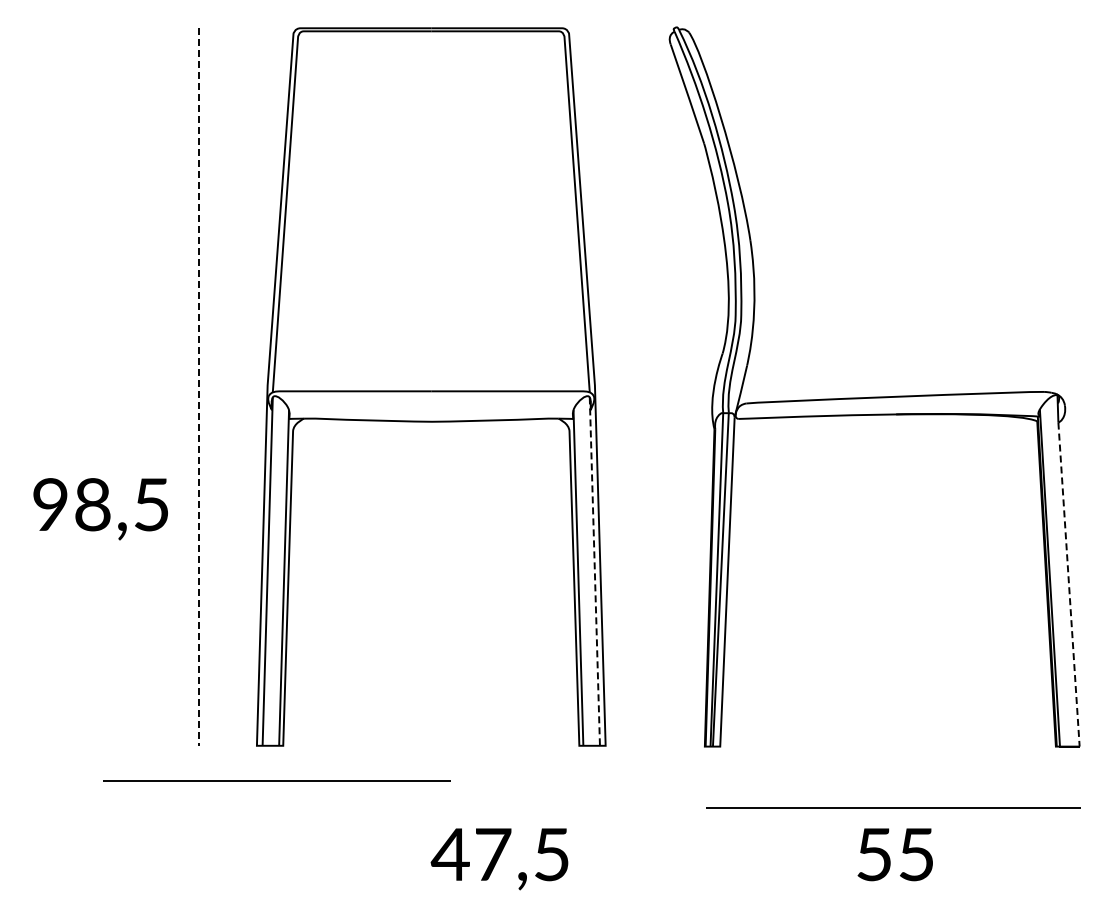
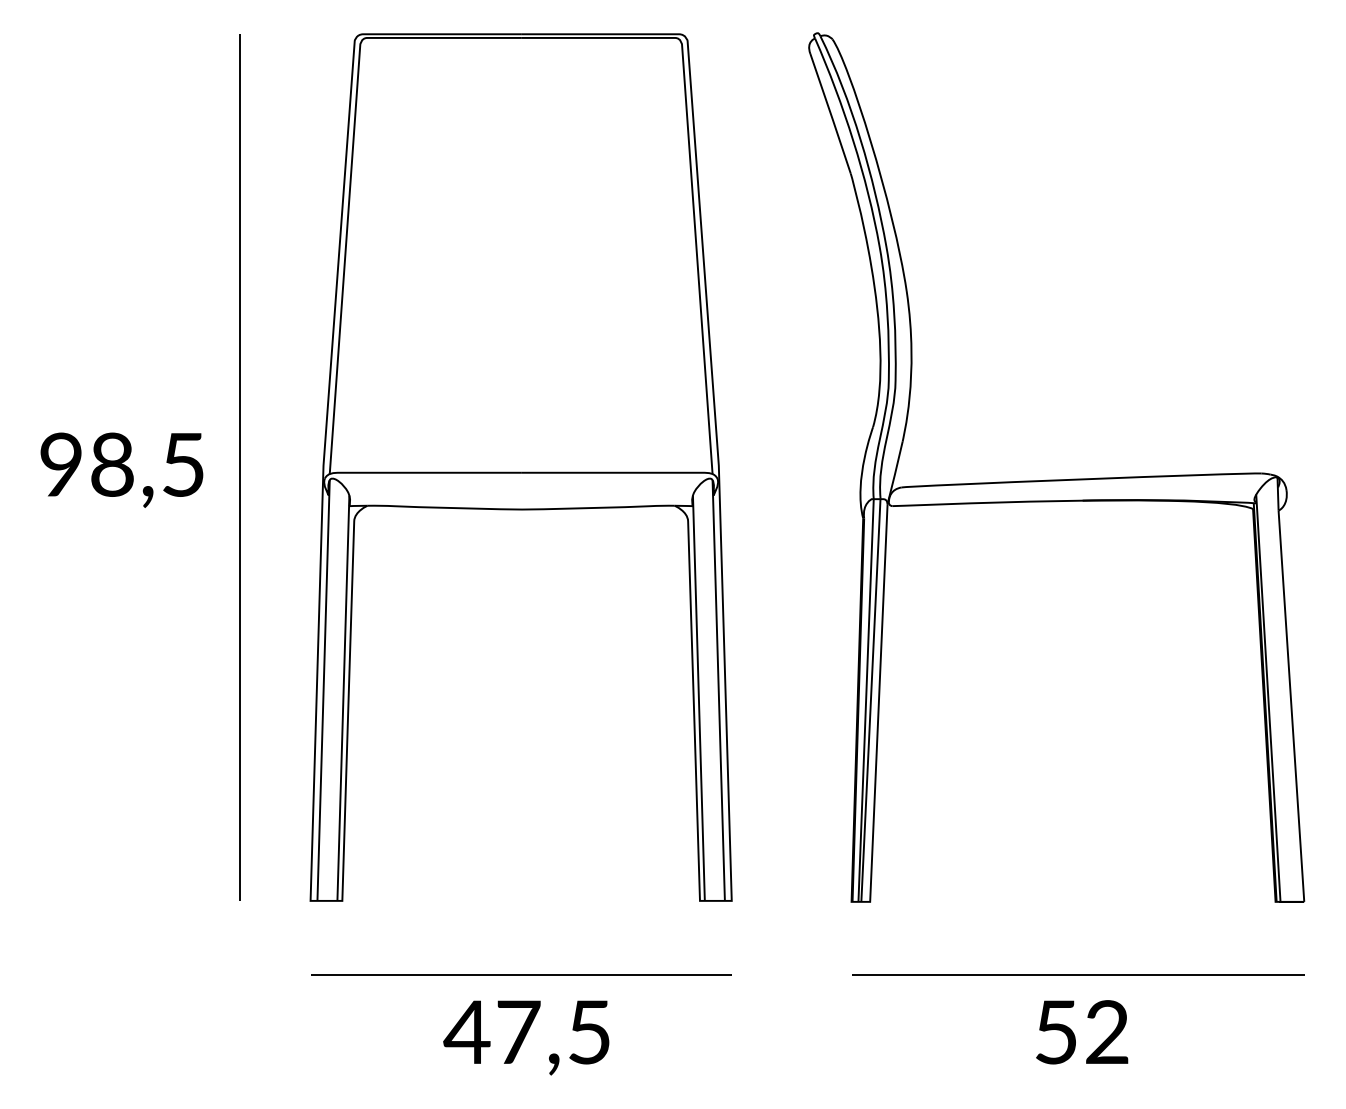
line: (198, 387) -> (240, 468), dashed -> solid
text: (100, 509) -> (121, 470), moved
line: (594, 572) -> (718, 691), dashed -> solid
line: (1069, 585) -> (1291, 707), dashed -> solid
line: (276, 780) -> (521, 975), moved
text: (916, 854) -> (1107, 1032), 55 -> 52
text: (499, 859) -> (526, 1038), moved

